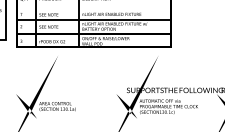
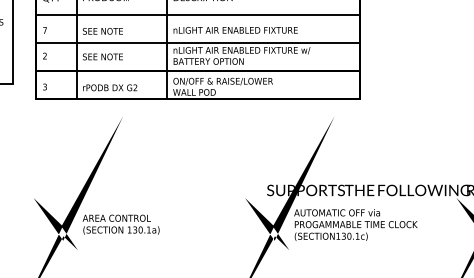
line: (94, 7) -> (199, 15), added

